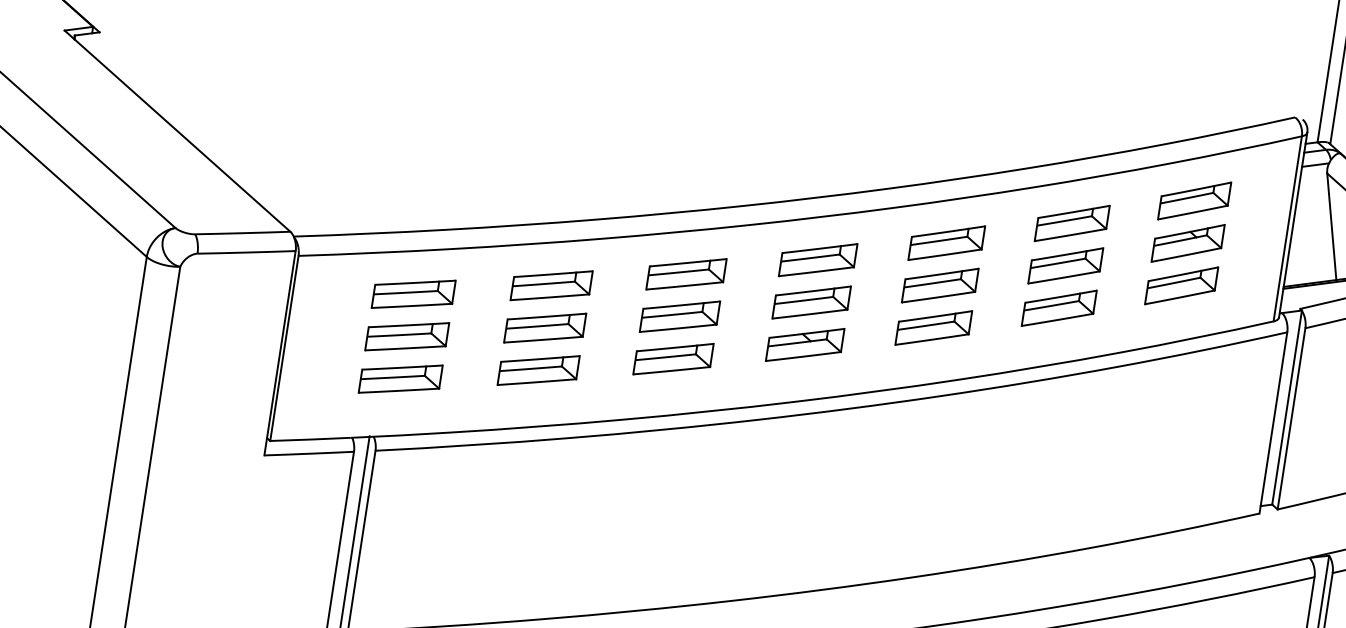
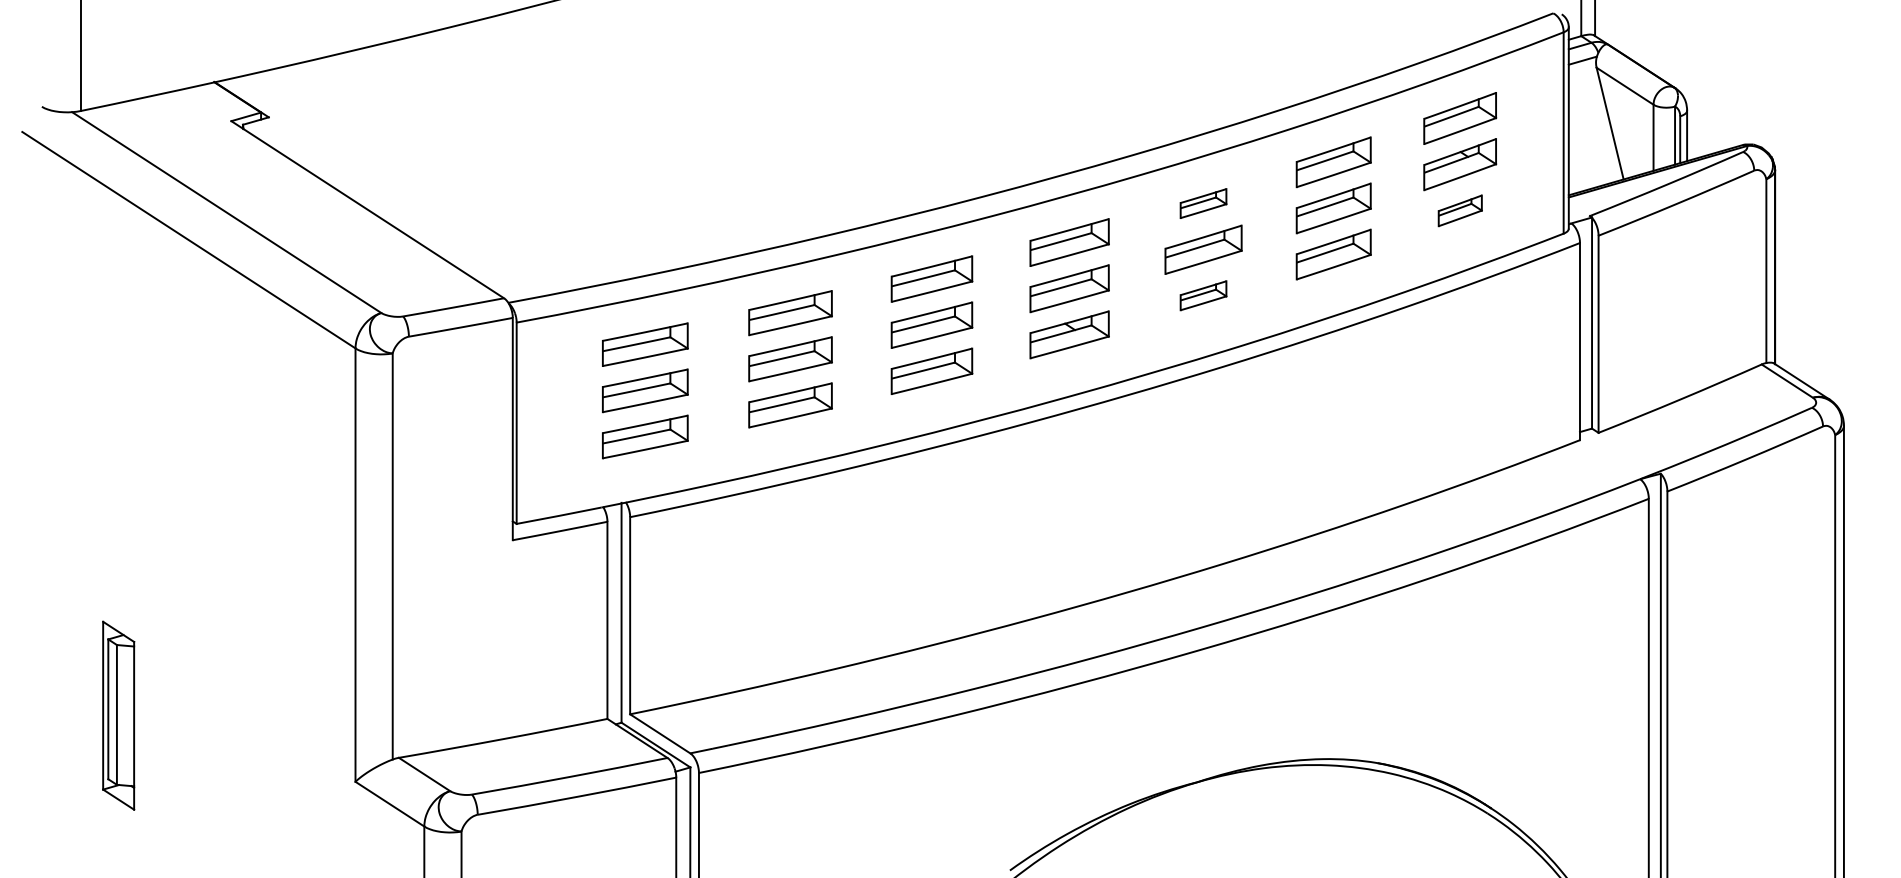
part: (946, 243) -> (1203, 203), size x0.6
part: (1182, 285) -> (1460, 210), size x0.6
part: (933, 327) -> (1203, 295), size x0.6

